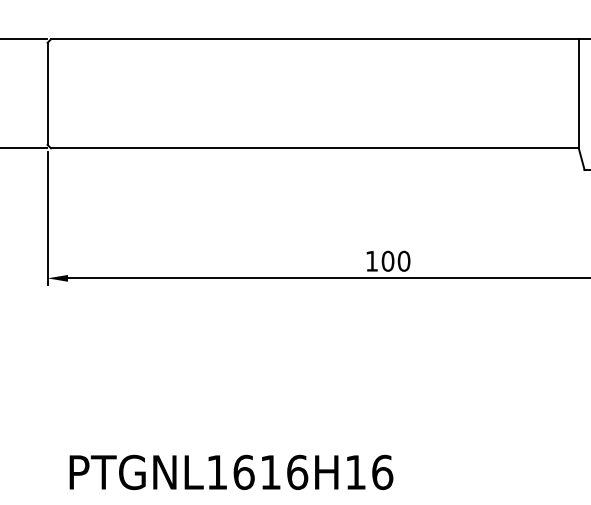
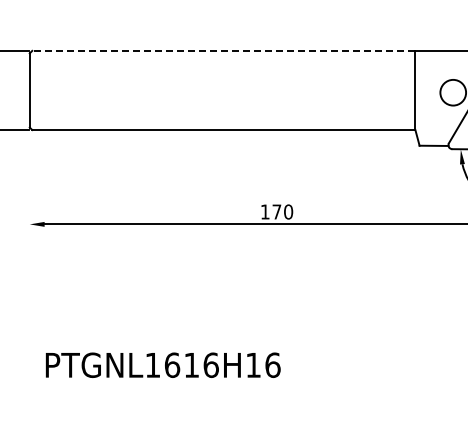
line: (314, 38) -> (223, 50), solid -> dashed
line: (47, 217) -> (29, 180), removed
text: (387, 260) -> (276, 211), 100 -> 170

